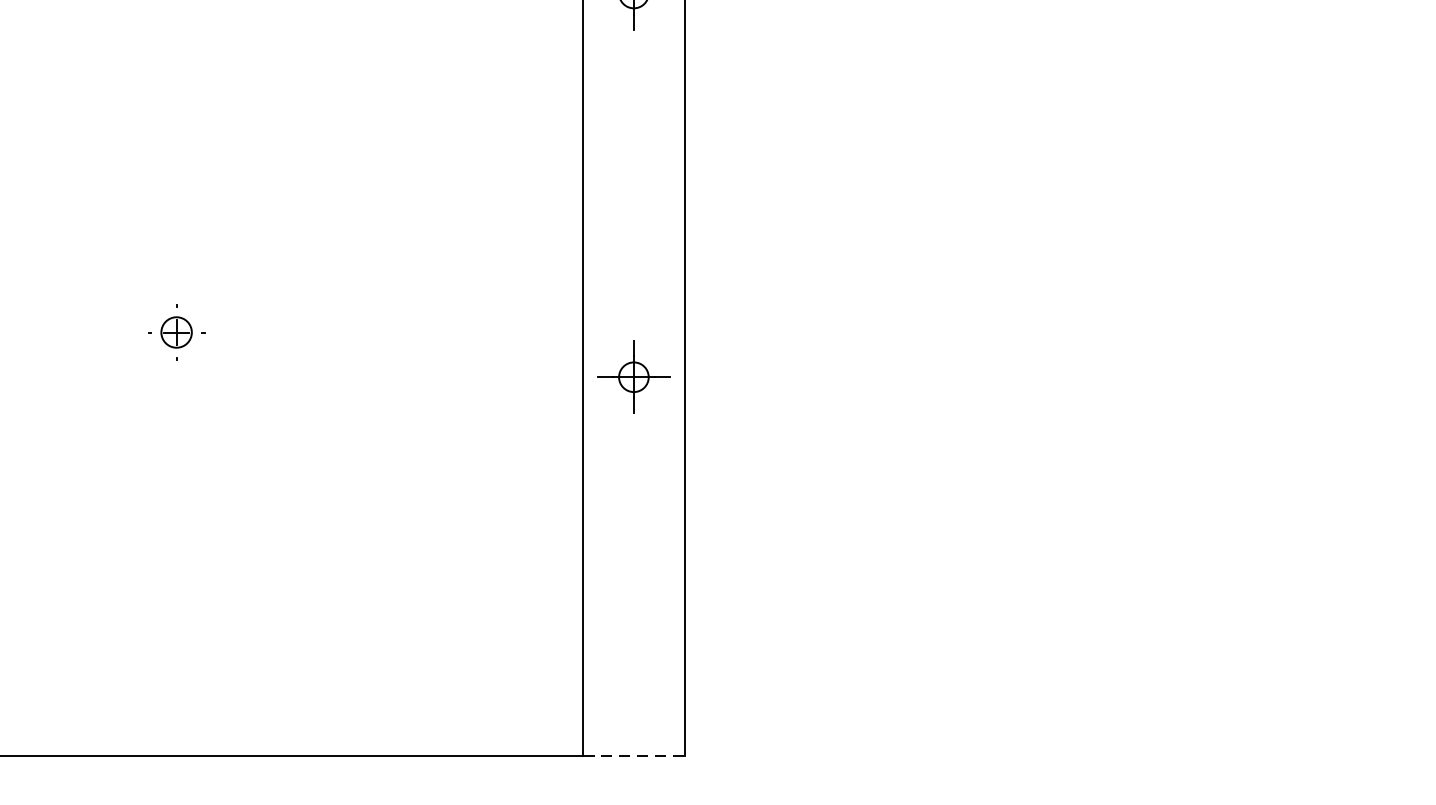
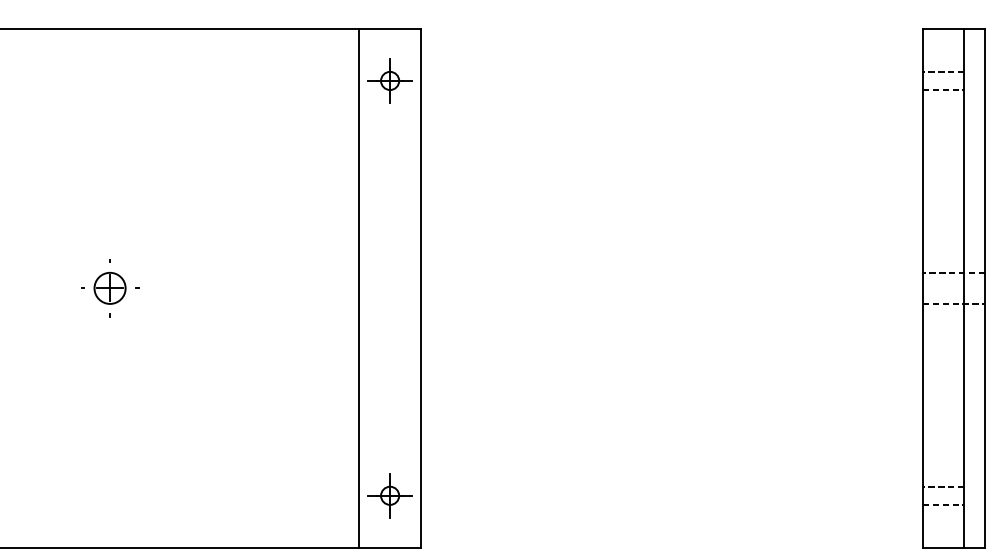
part: (177, 332) -> (110, 288), size x1.67
part: (632, 376) -> (389, 495), moved
line: (634, 755) -> (390, 547), dashed -> solid

